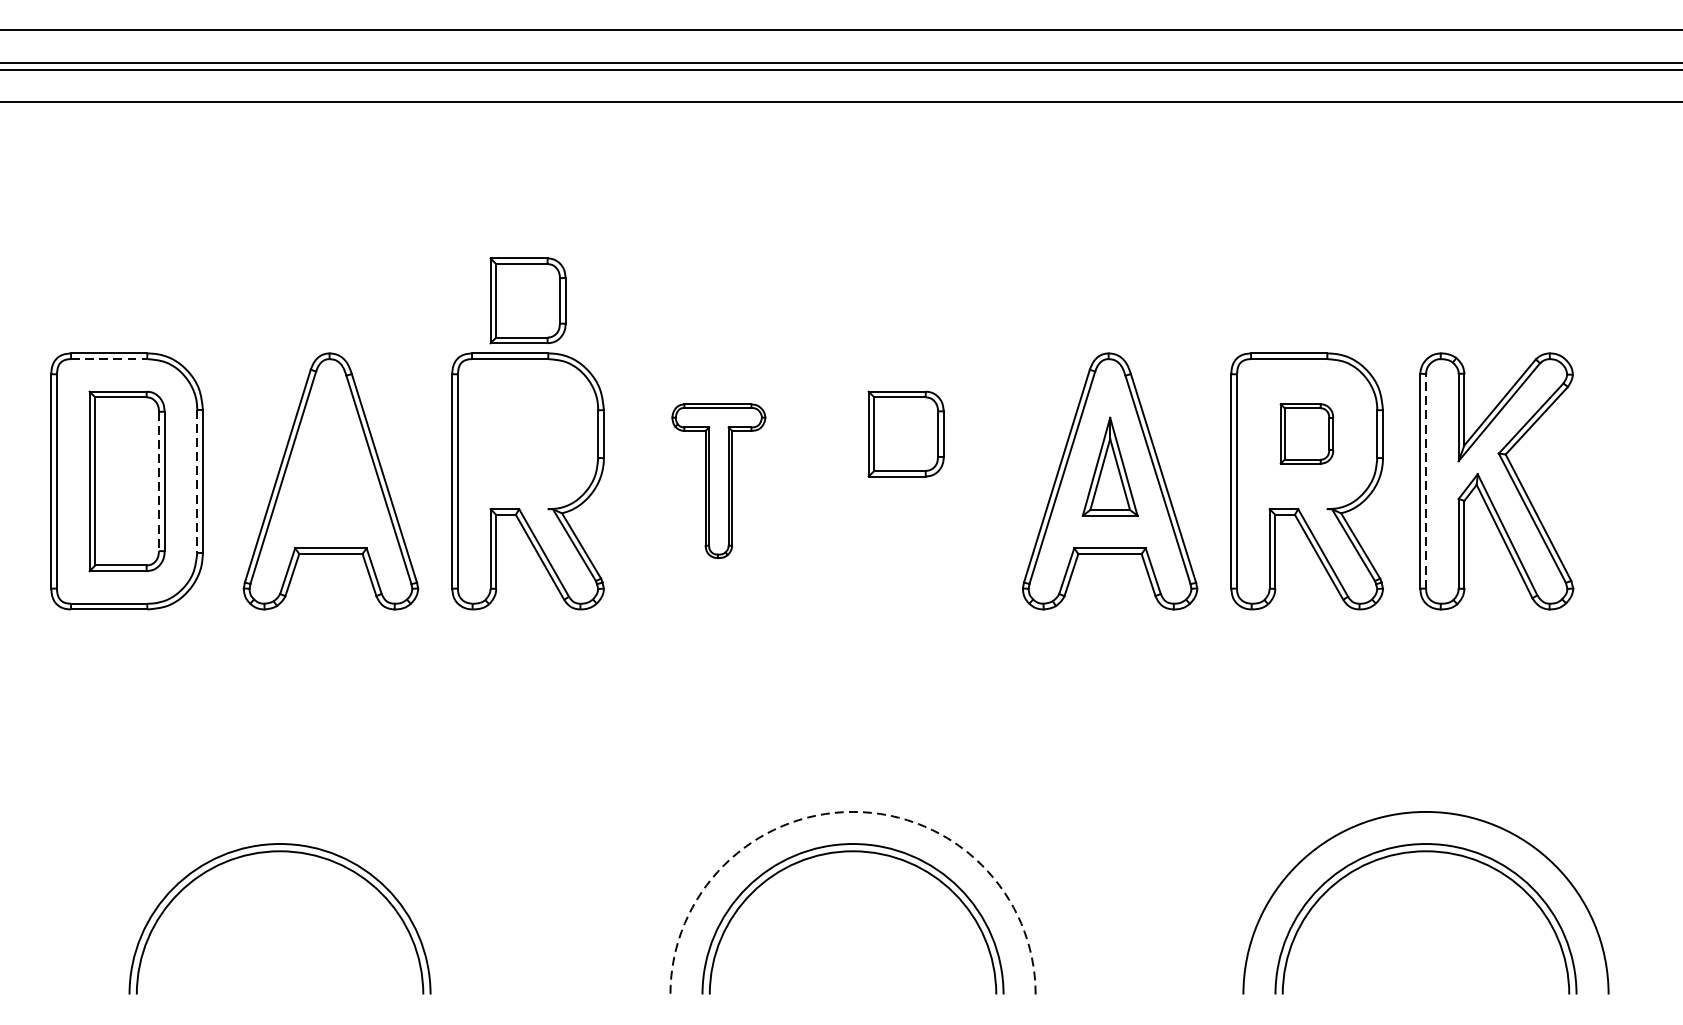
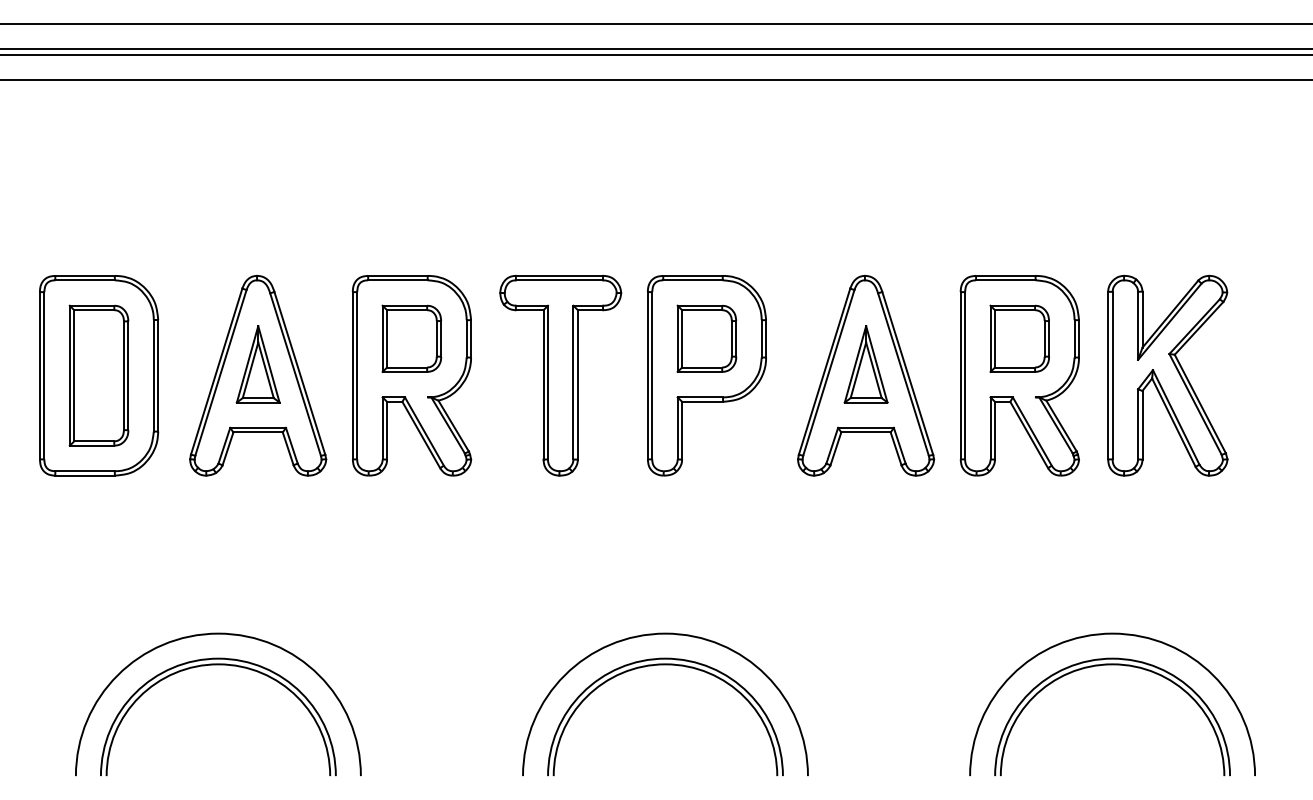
part: (527, 300) -> (411, 338), moved
line: (109, 359) -> (85, 280), dashed -> solid
part: (1306, 433) -> (1019, 338), size x1.43
part: (330, 467) -> (257, 364), added
line: (196, 481) -> (153, 375), dashed -> solid
part: (718, 481) -> (560, 375), size x1.67
part: (905, 481) -> (706, 375), added
line: (1425, 481) -> (1112, 375), dashed -> solid
line: (158, 482) -> (123, 376), dashed -> solid
arc: (853, 811) -> (665, 633), dashed -> solid
arc: (280, 813) -> (218, 634), added

